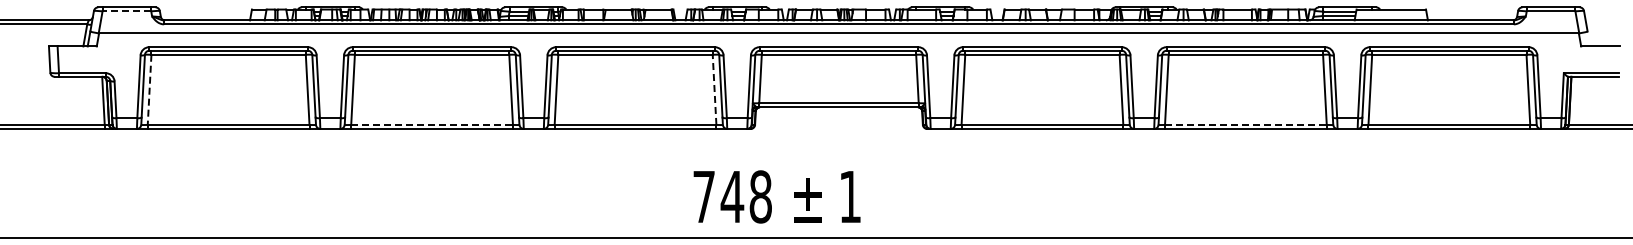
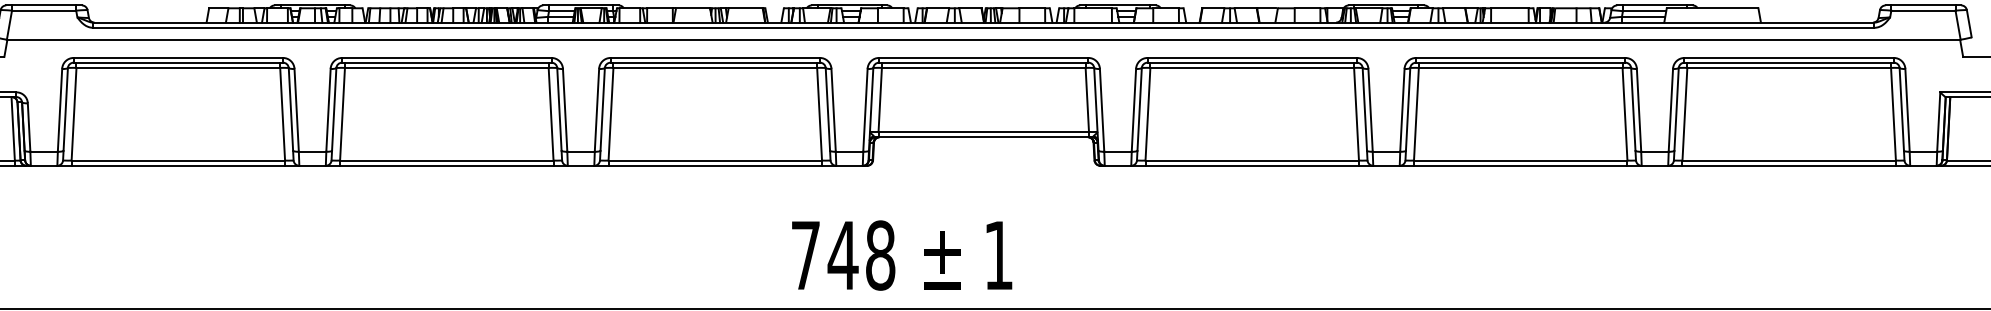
line: (126, 11) -> (43, 10), dashed -> solid
line: (714, 89) -> (819, 113), dashed -> solid
line: (149, 90) -> (73, 115), dashed -> solid
line: (432, 124) -> (447, 159), dashed -> solid
line: (1245, 124) -> (1520, 159), dashed -> solid

